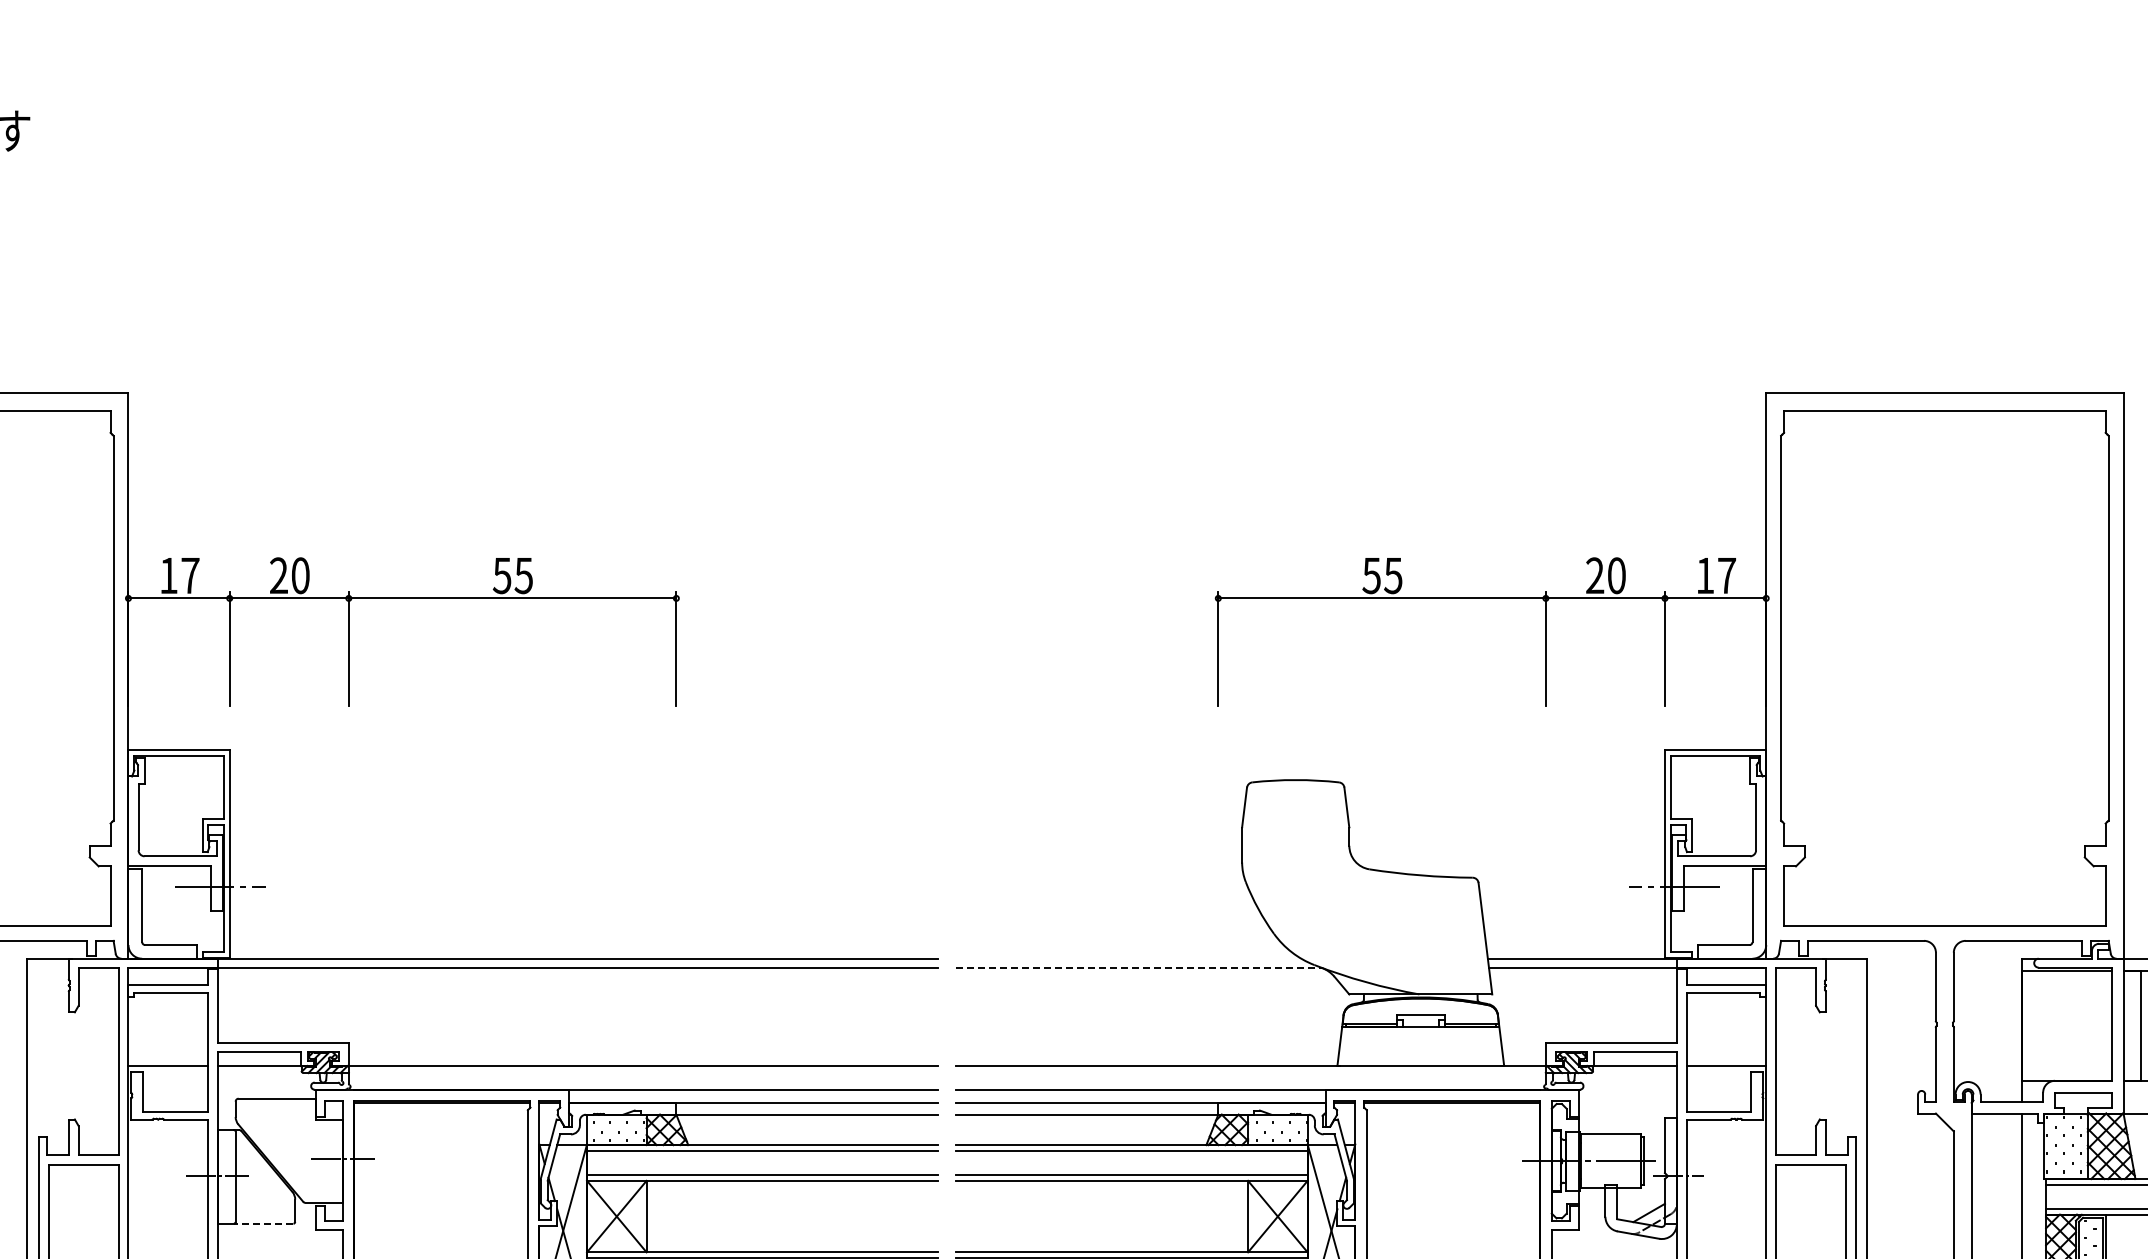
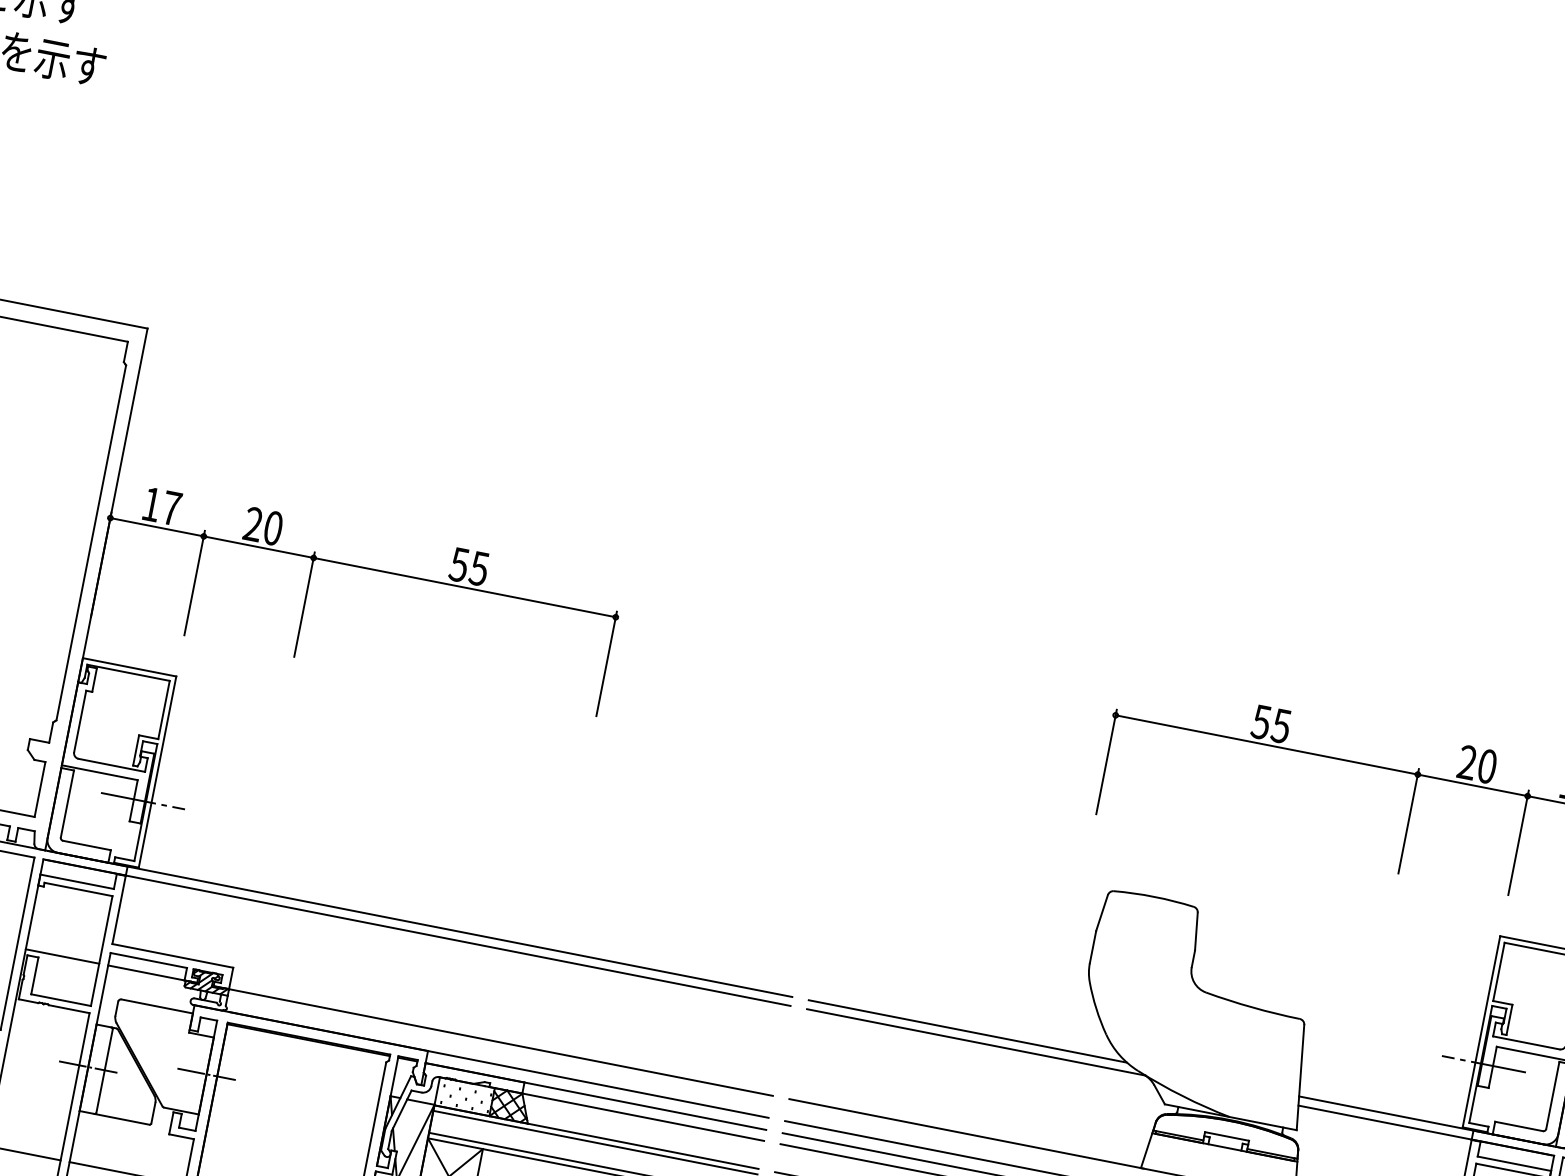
line: (1128, 958) -> (967, 1031), added
line: (1139, 968) -> (976, 1042), dashed -> solid
line: (263, 1223) -> (121, 1119), dashed -> solid

